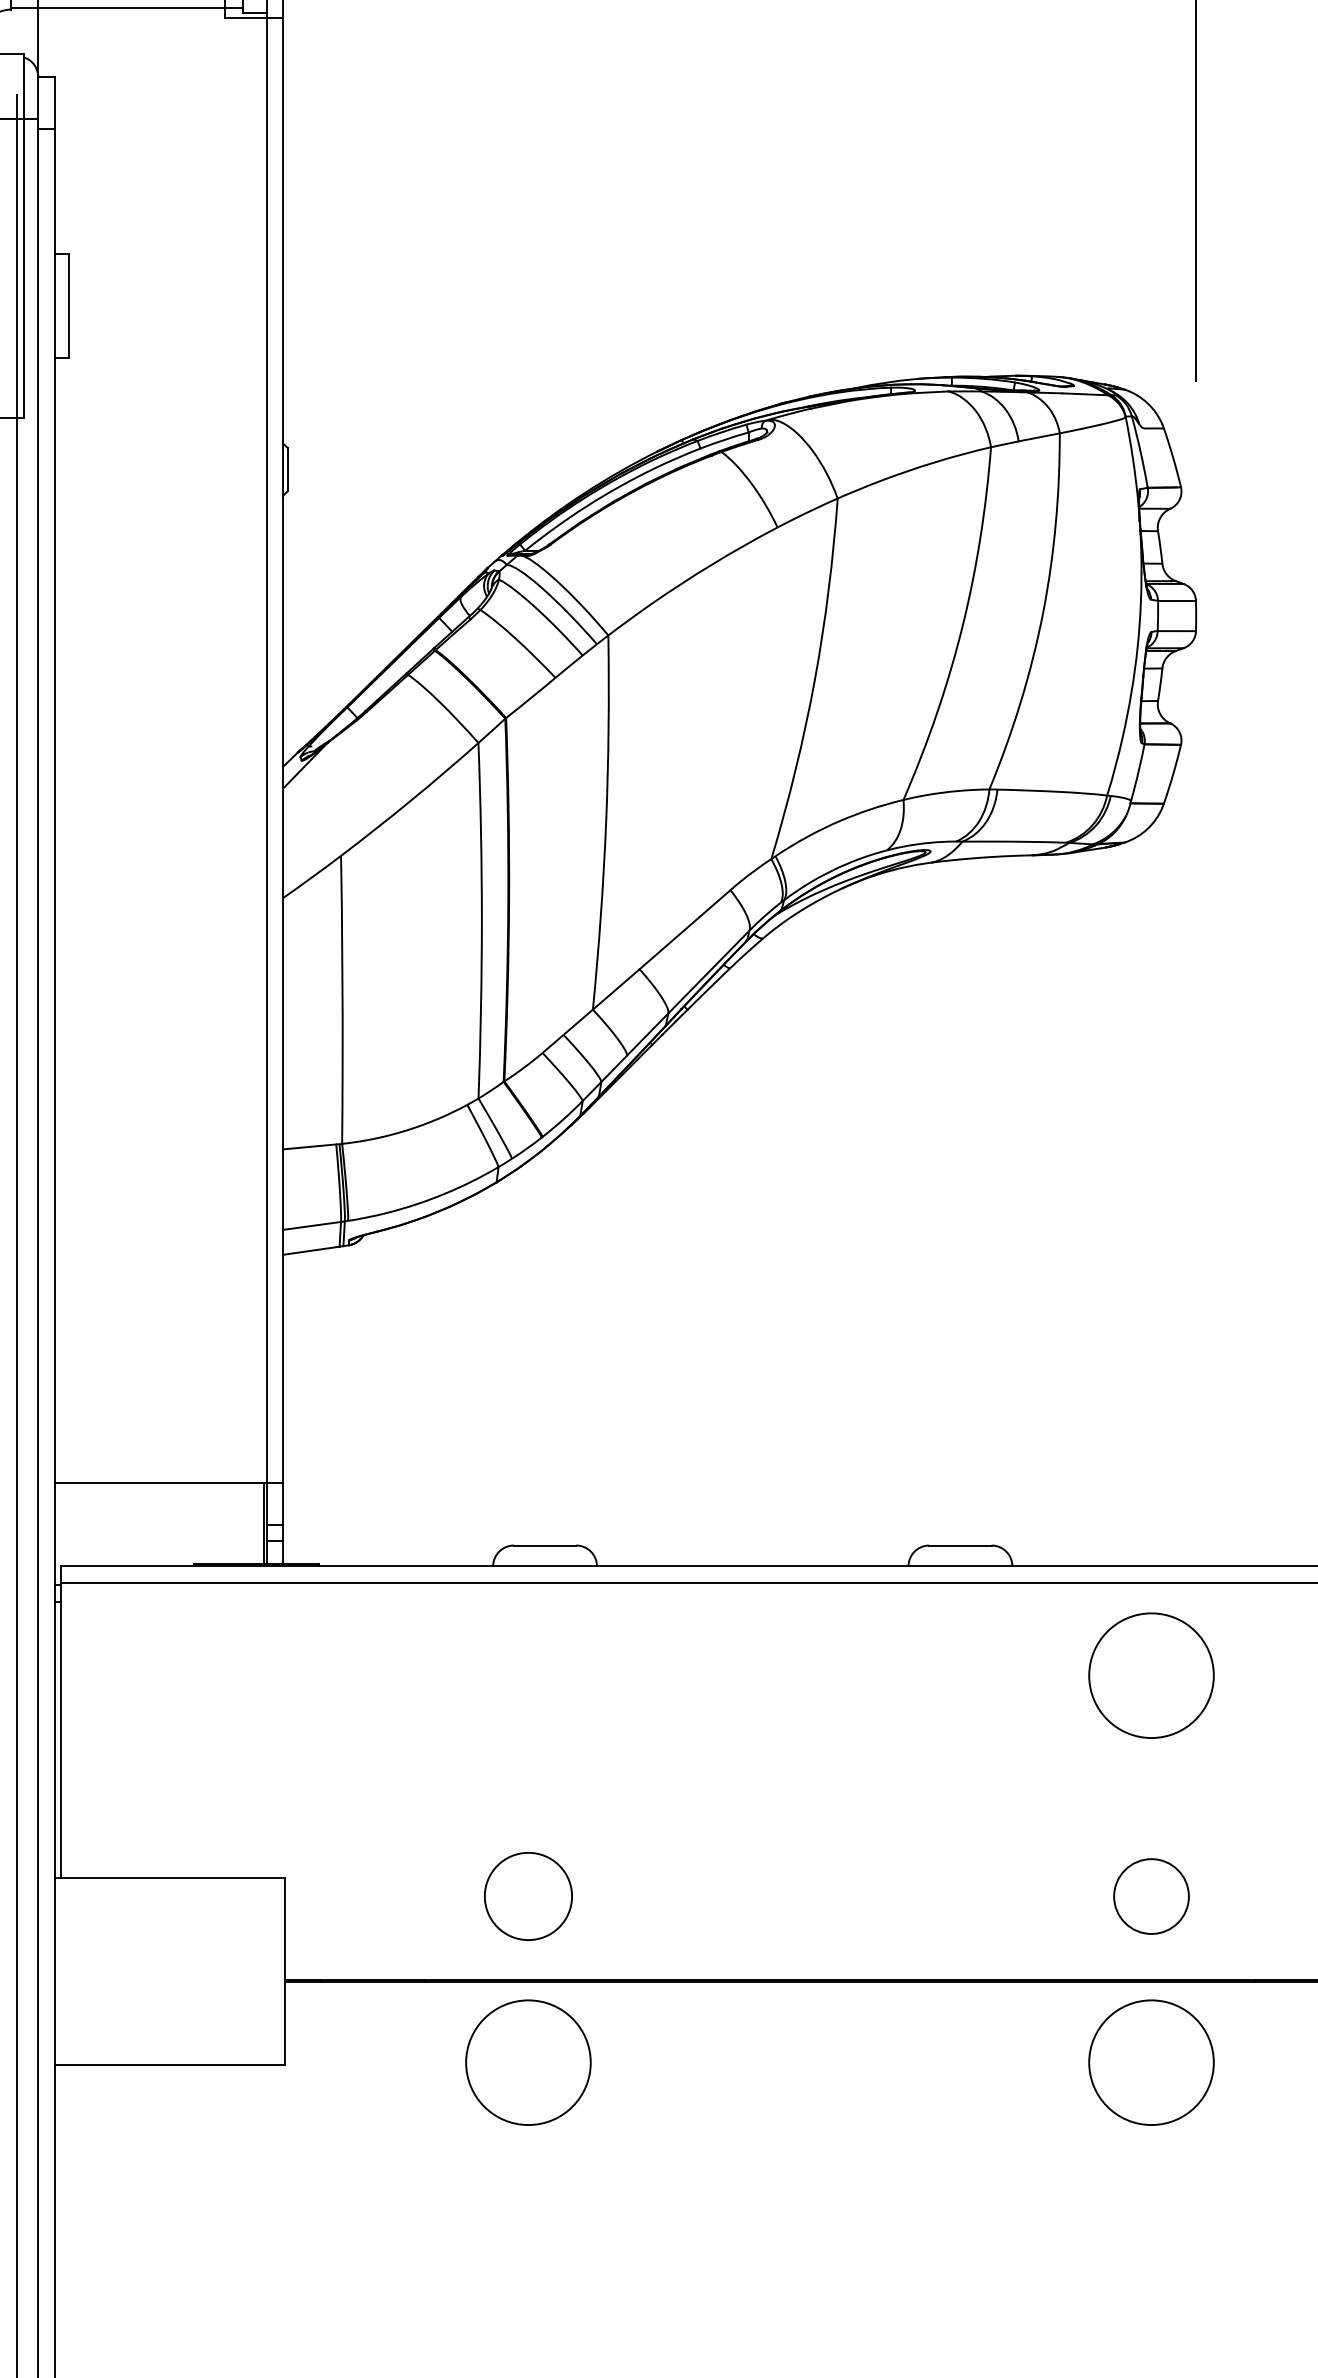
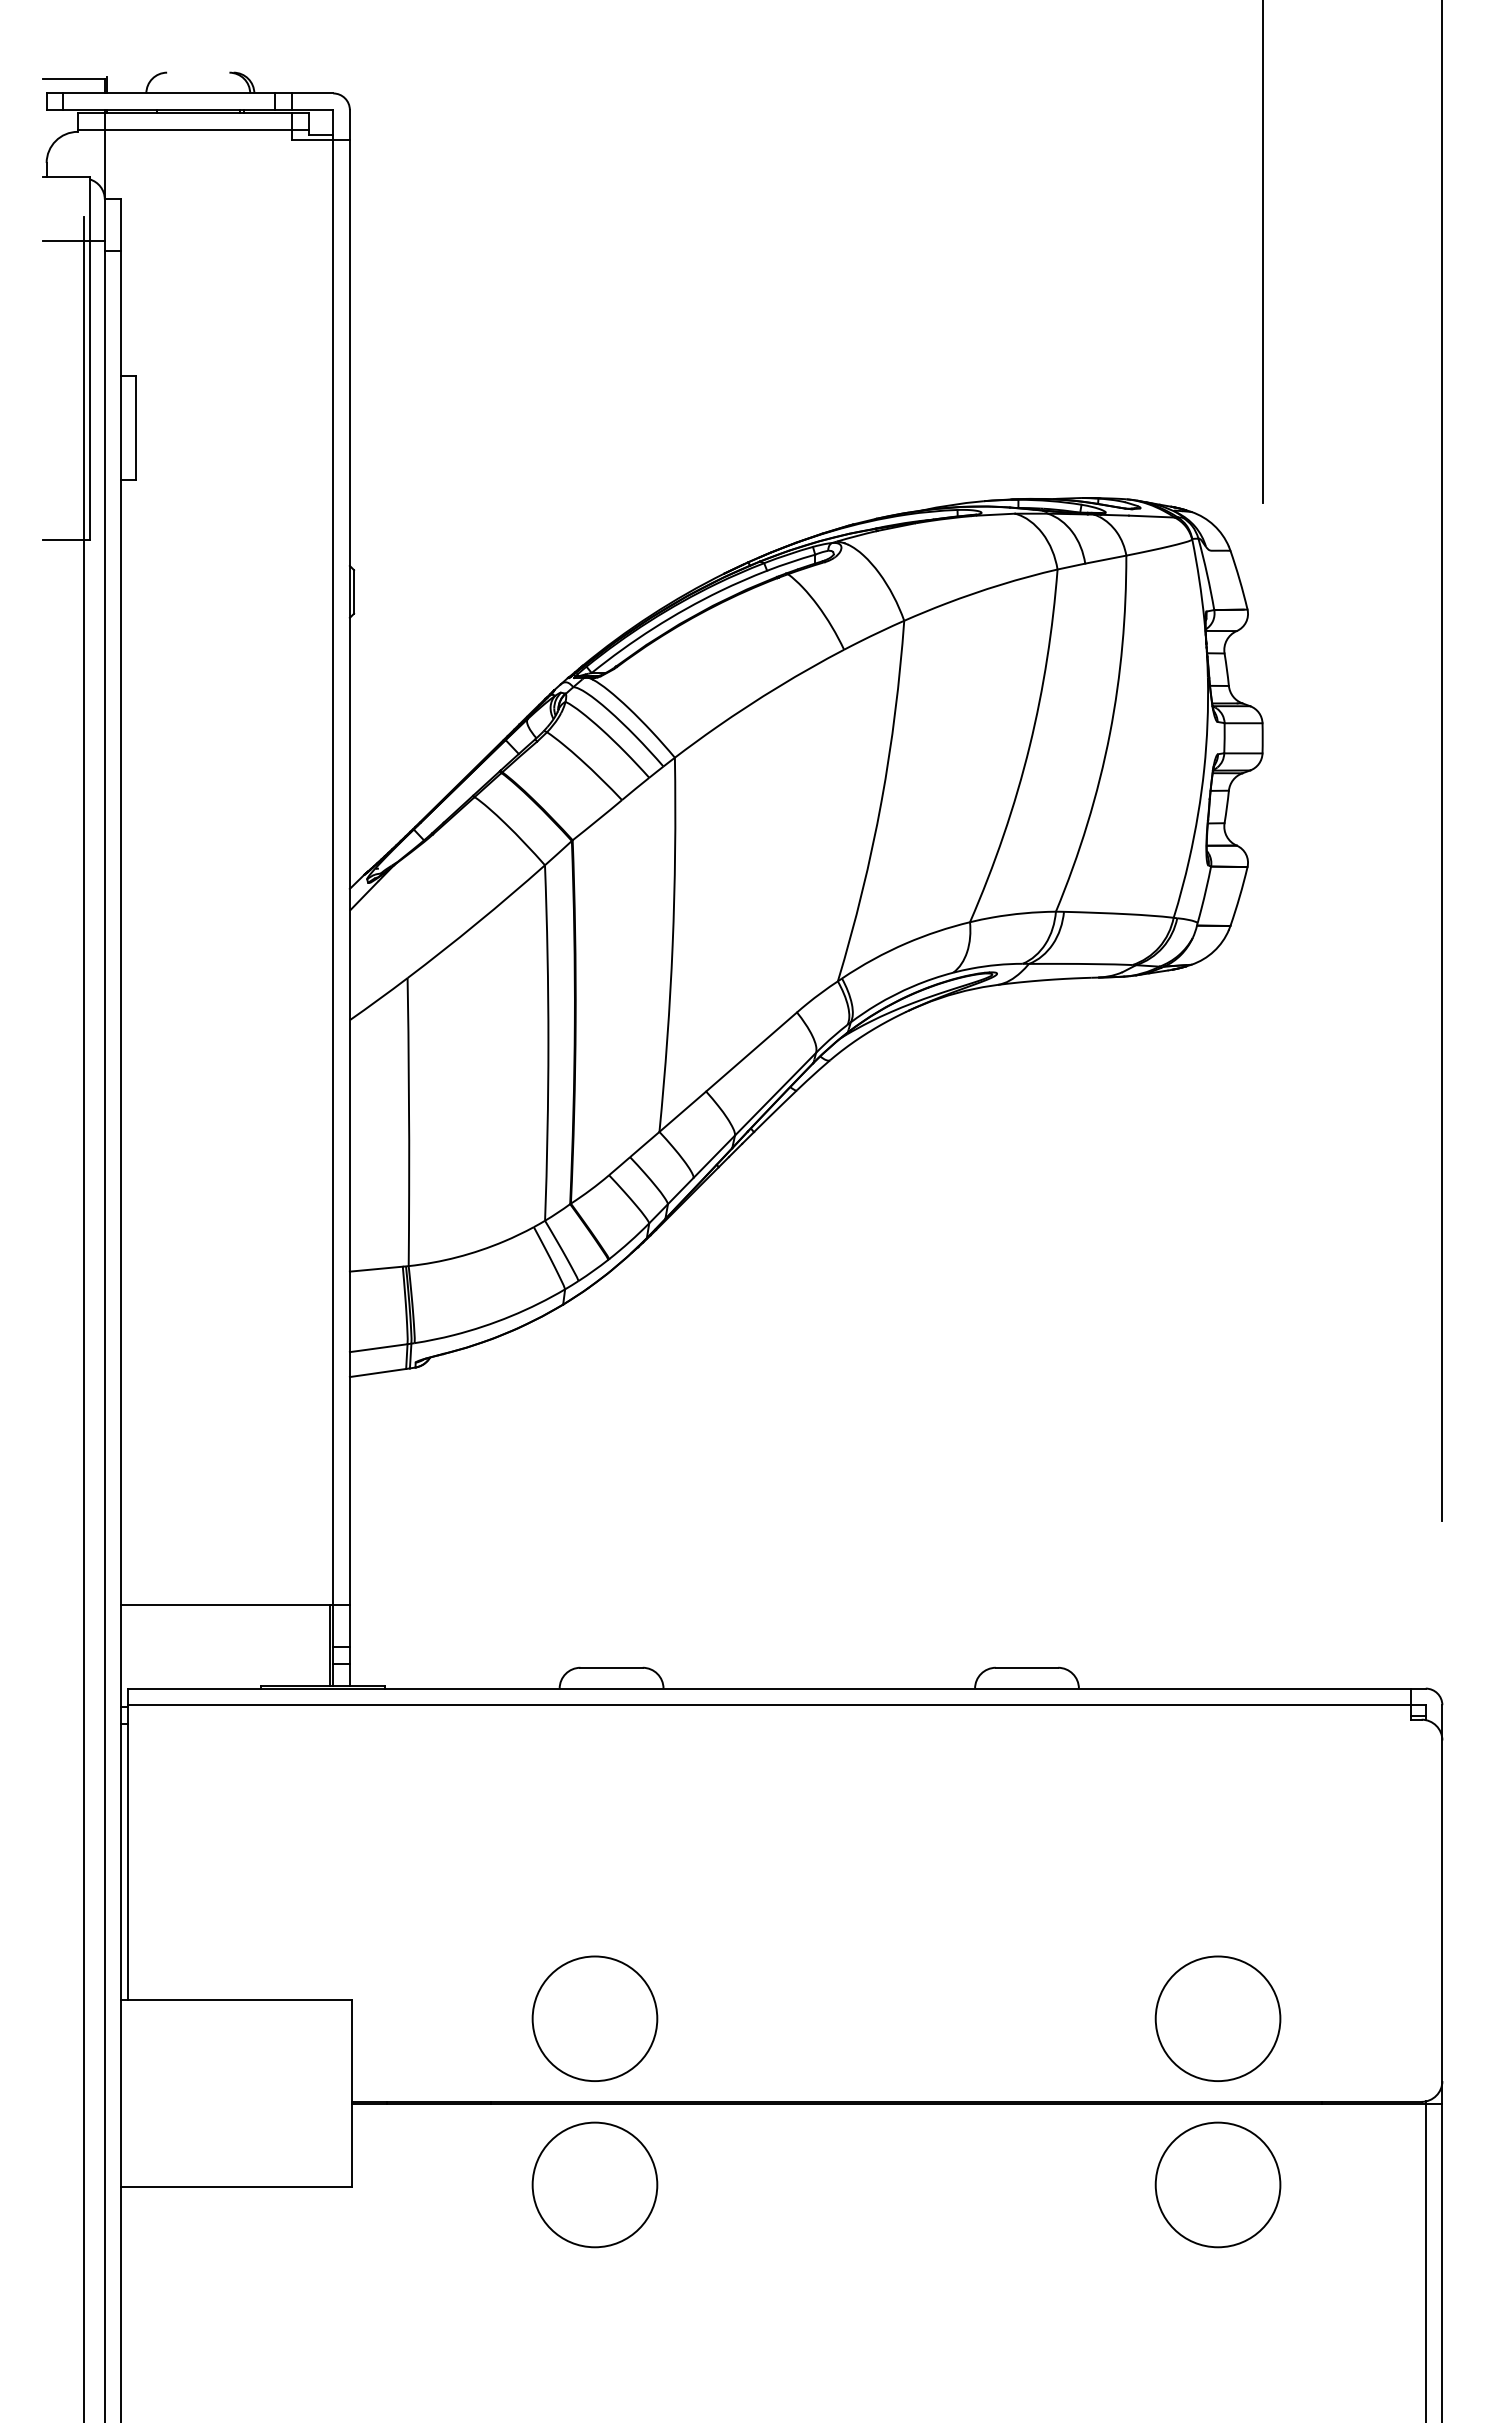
circle: (1150, 1675) -> (1217, 1797), removed
circle: (527, 1896) -> (594, 2018), size x1.43
circle: (1150, 1896) -> (1217, 2018), size x1.67

